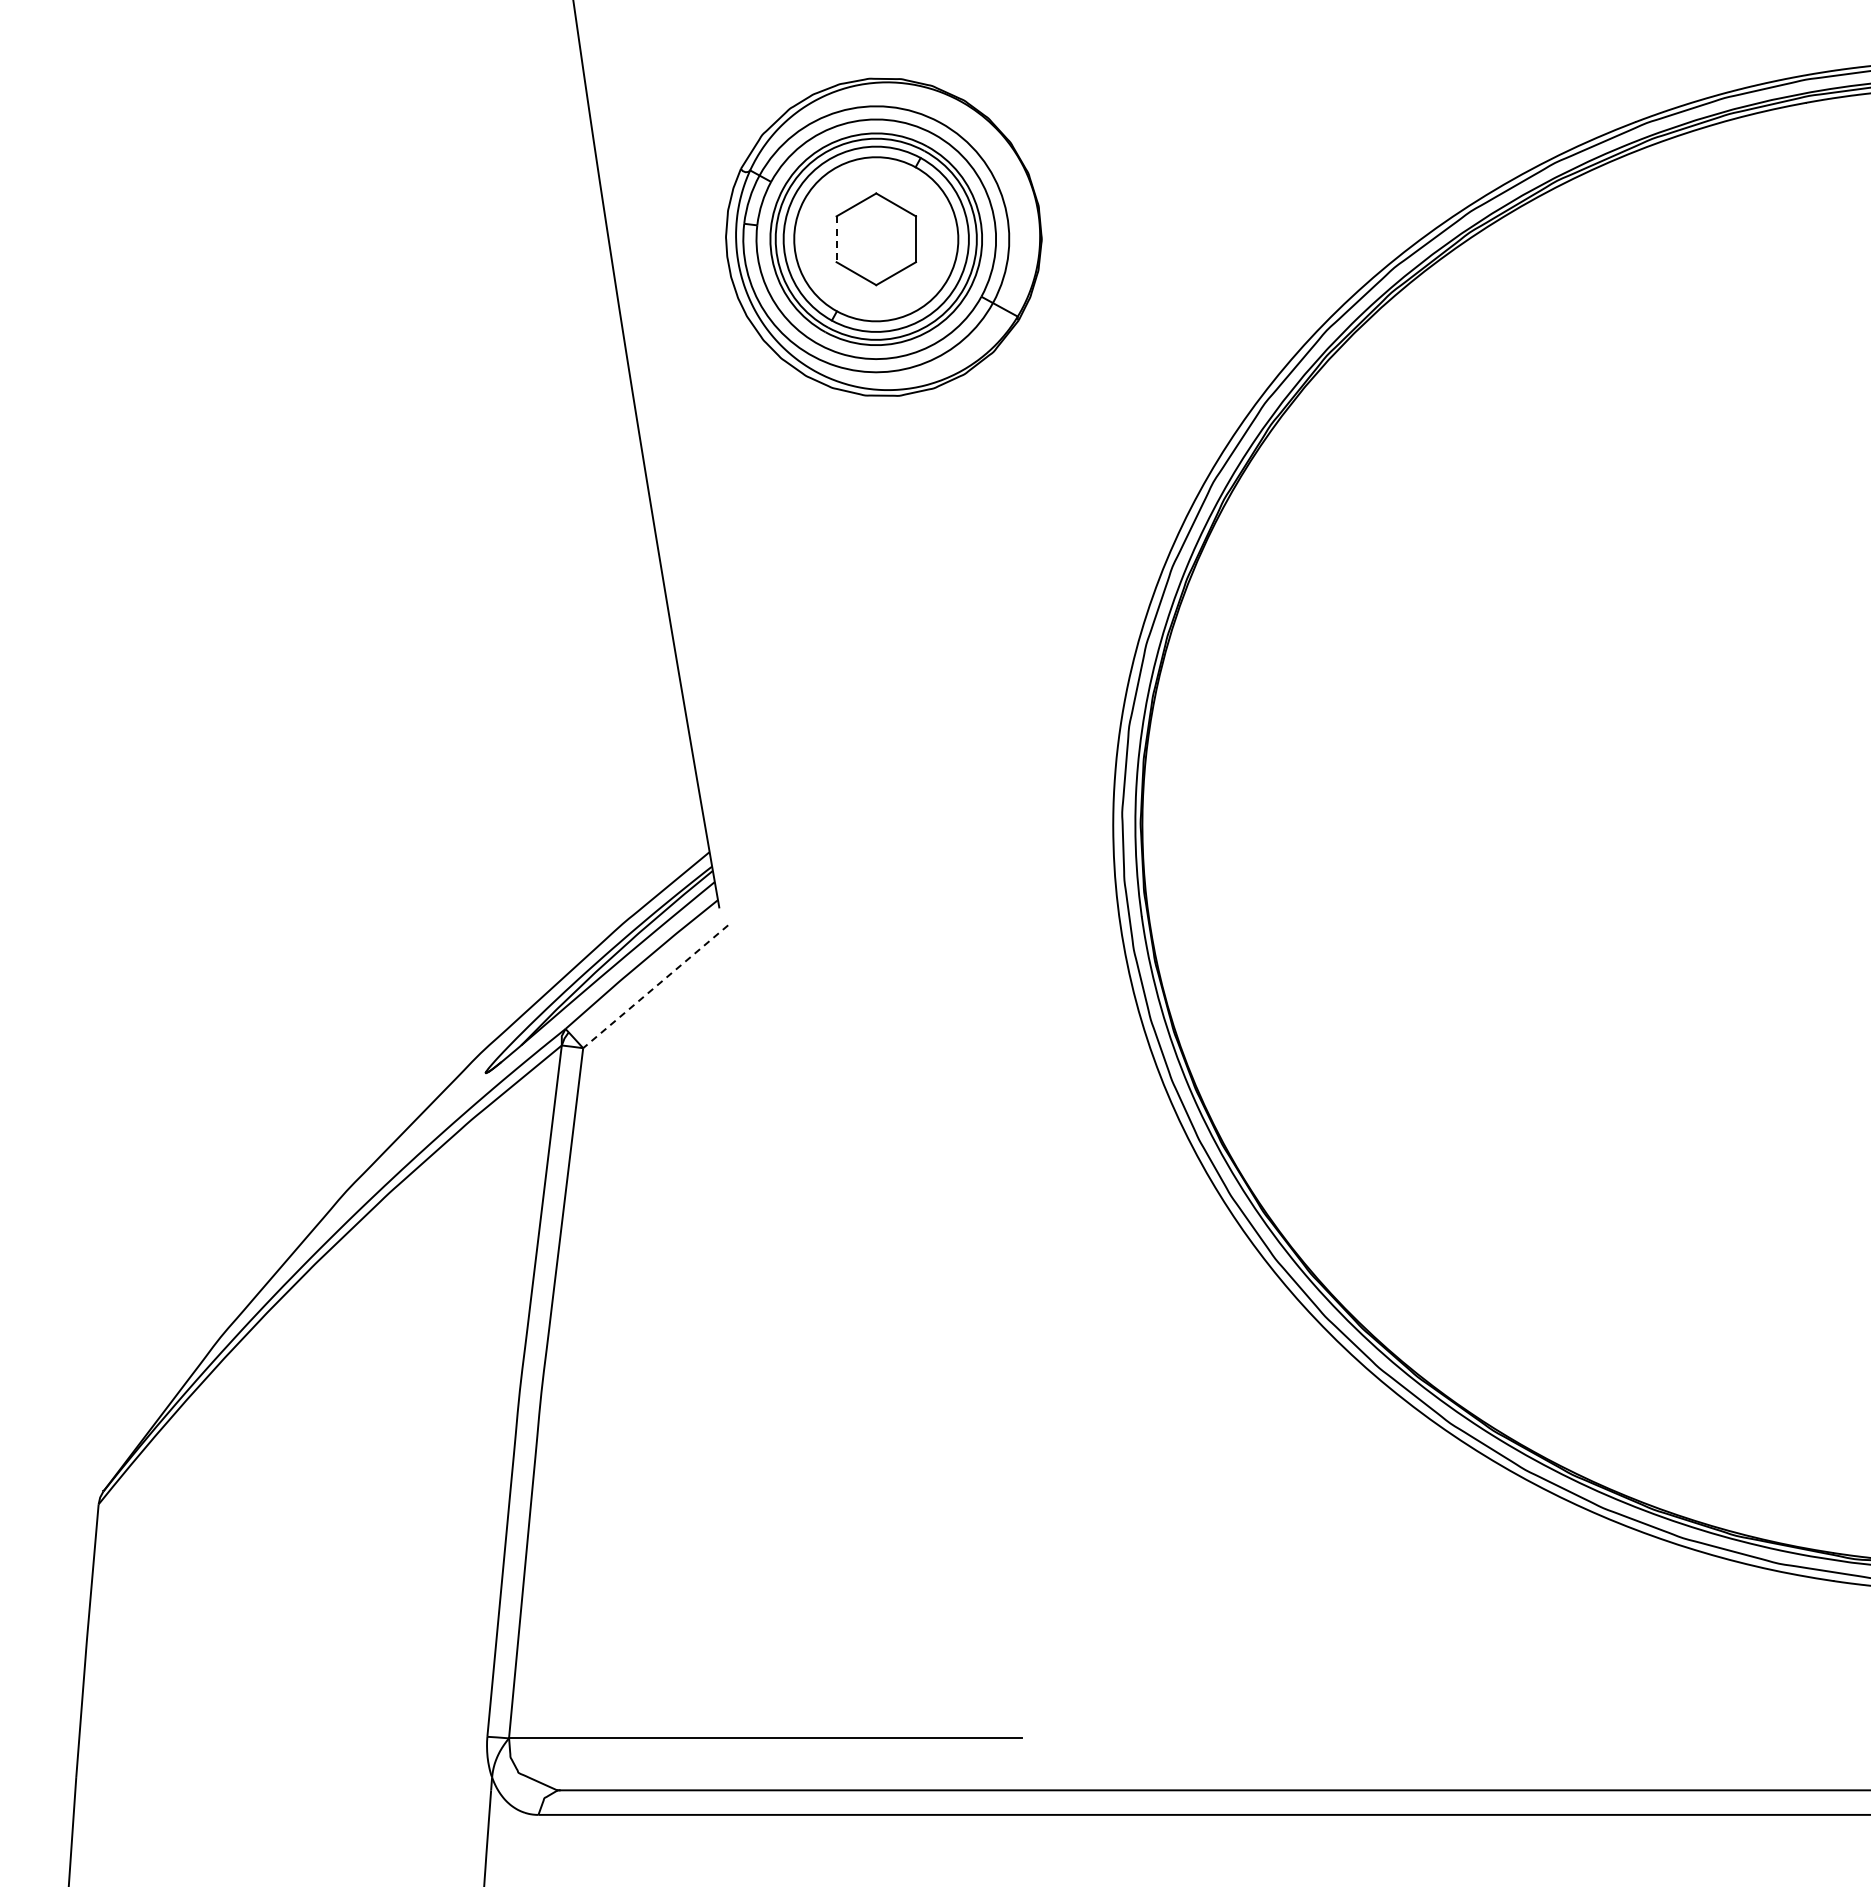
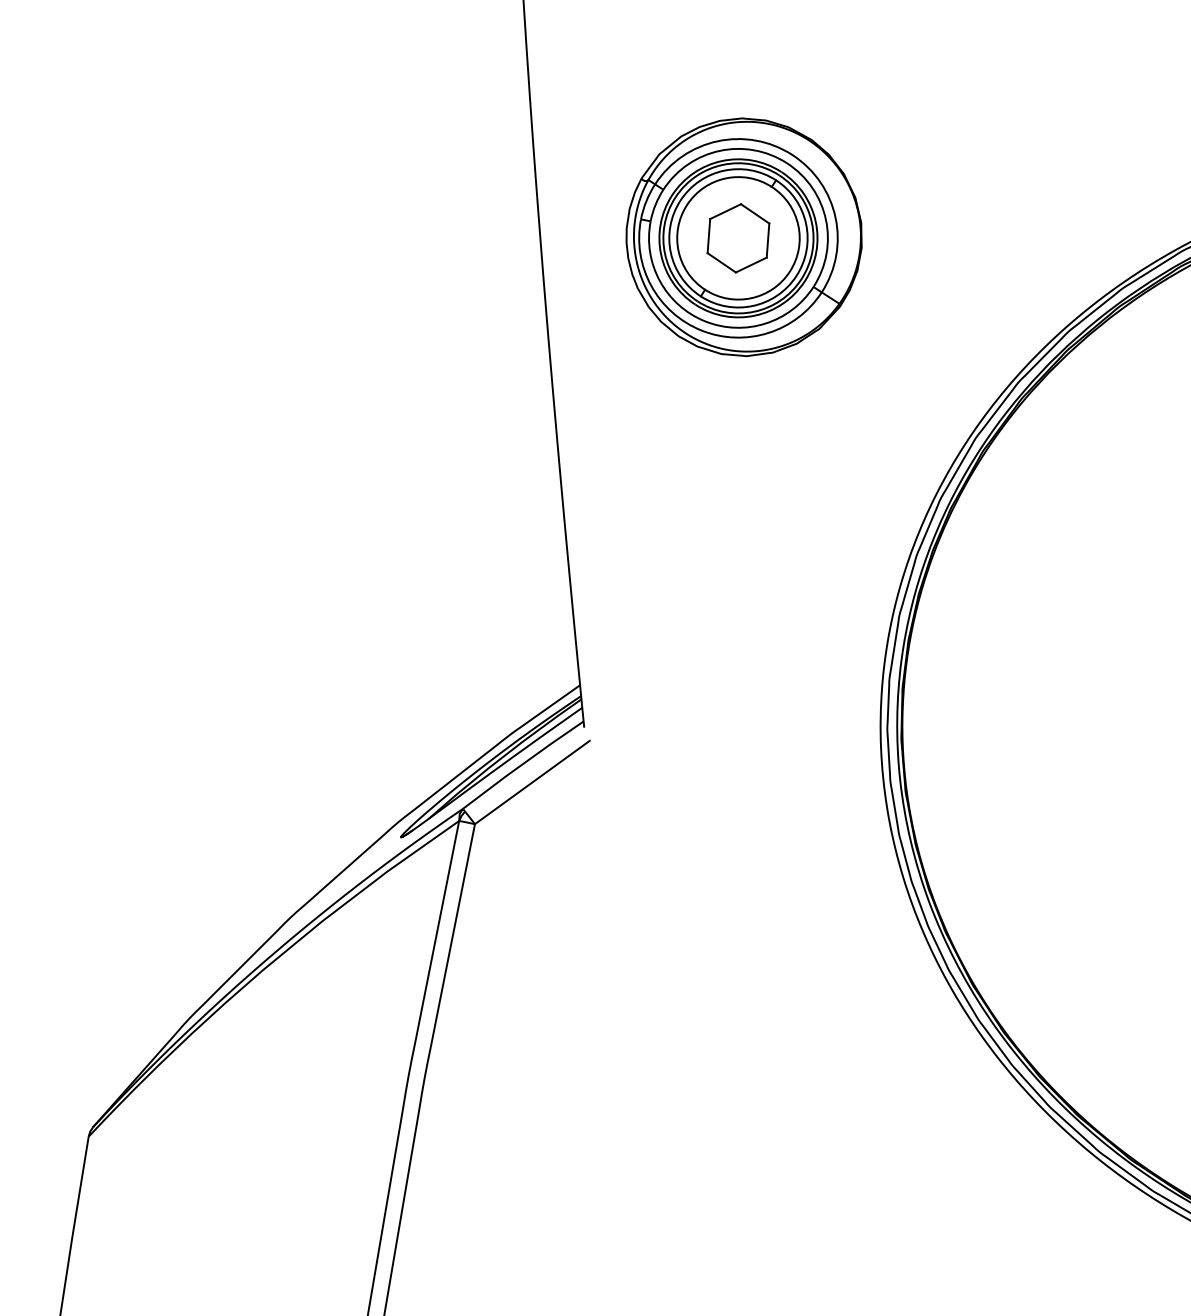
line: (836, 239) -> (708, 236), dashed -> solid
line: (655, 987) -> (532, 783), dashed -> solid

